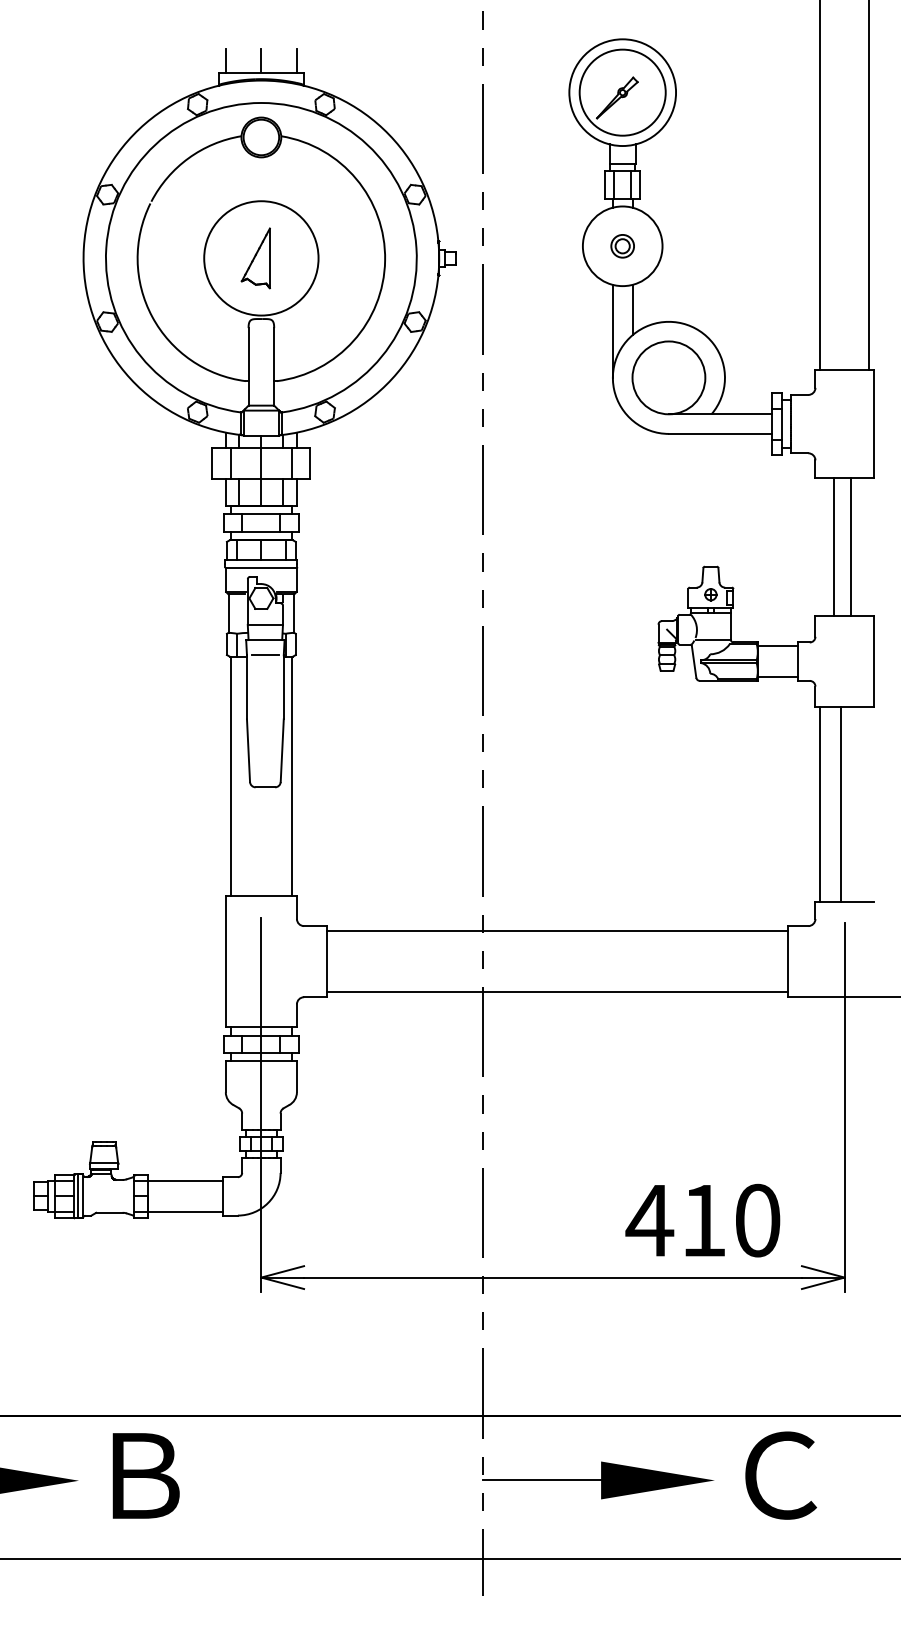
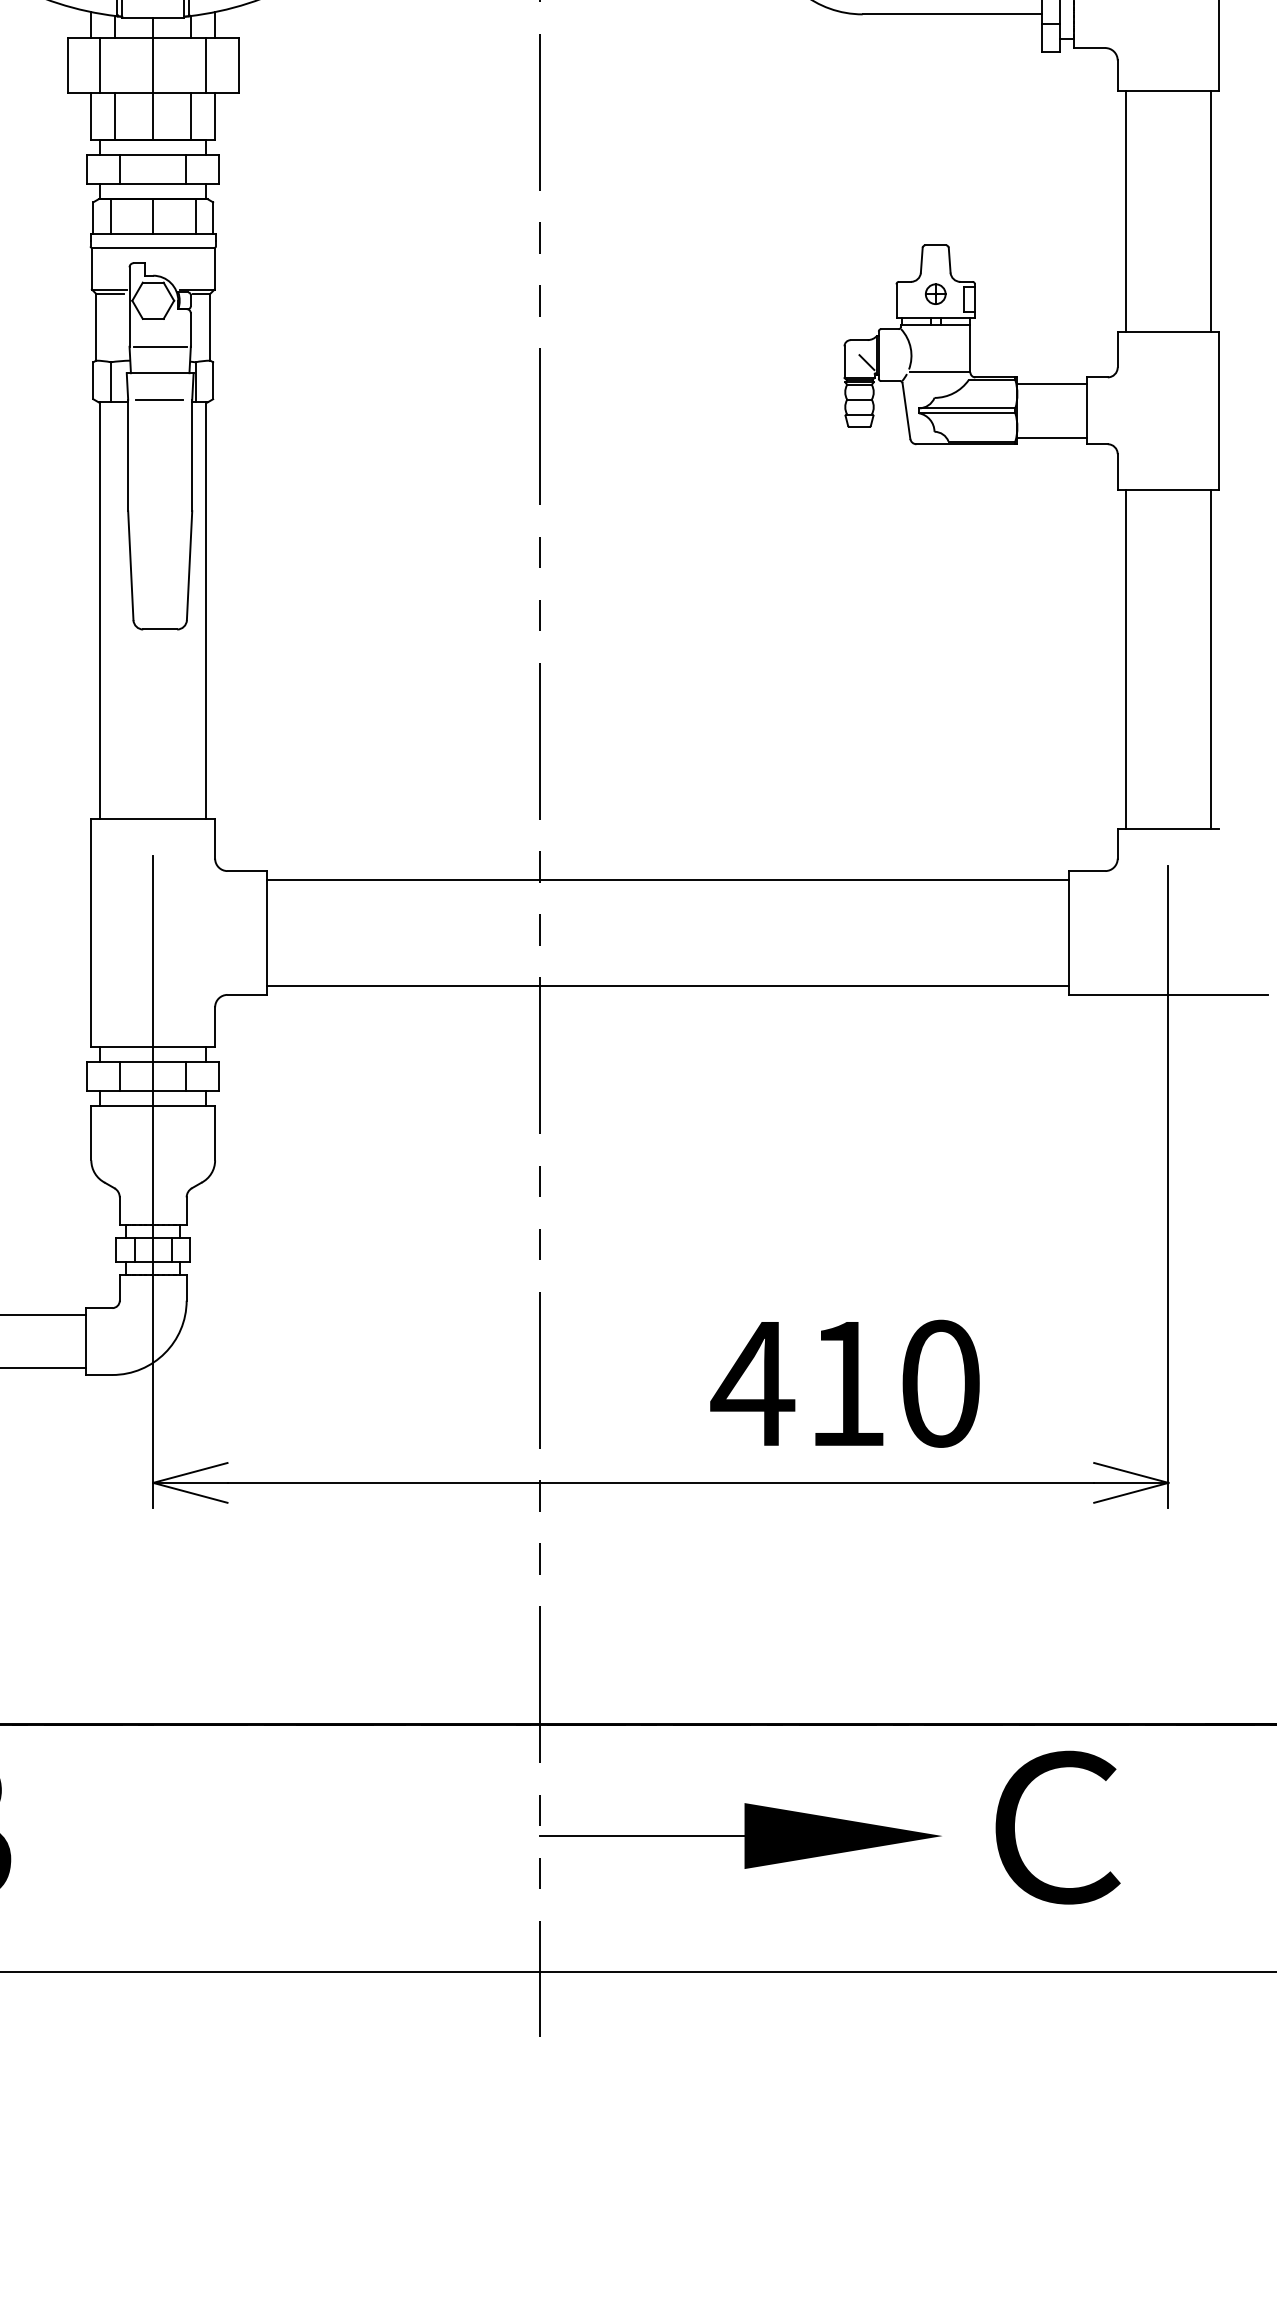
line: (833, 547) -> (1210, 212), moved
line: (851, 547) -> (1126, 212), moved
line: (840, 804) -> (1210, 659), moved
text: (702, 1220) -> (844, 1383), moved

